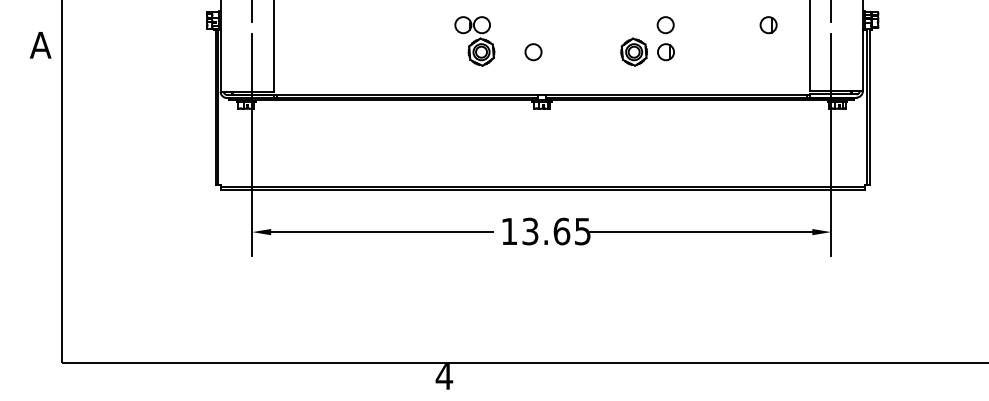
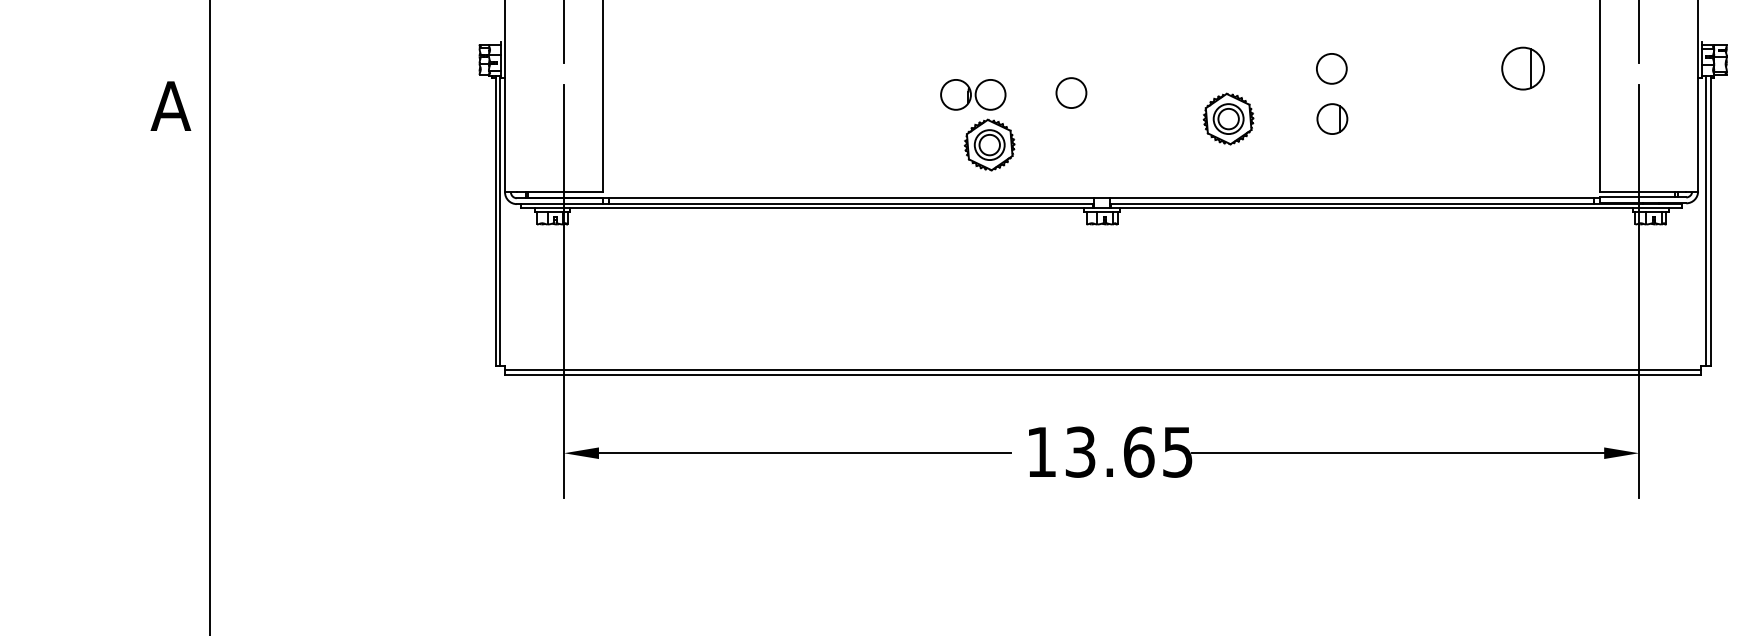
part: (768, 25) -> (1522, 69), size x1.4
part: (474, 41) -> (976, 125), moved
part: (633, 51) -> (1227, 117), moved
circle: (533, 52) -> (1071, 93), moved

